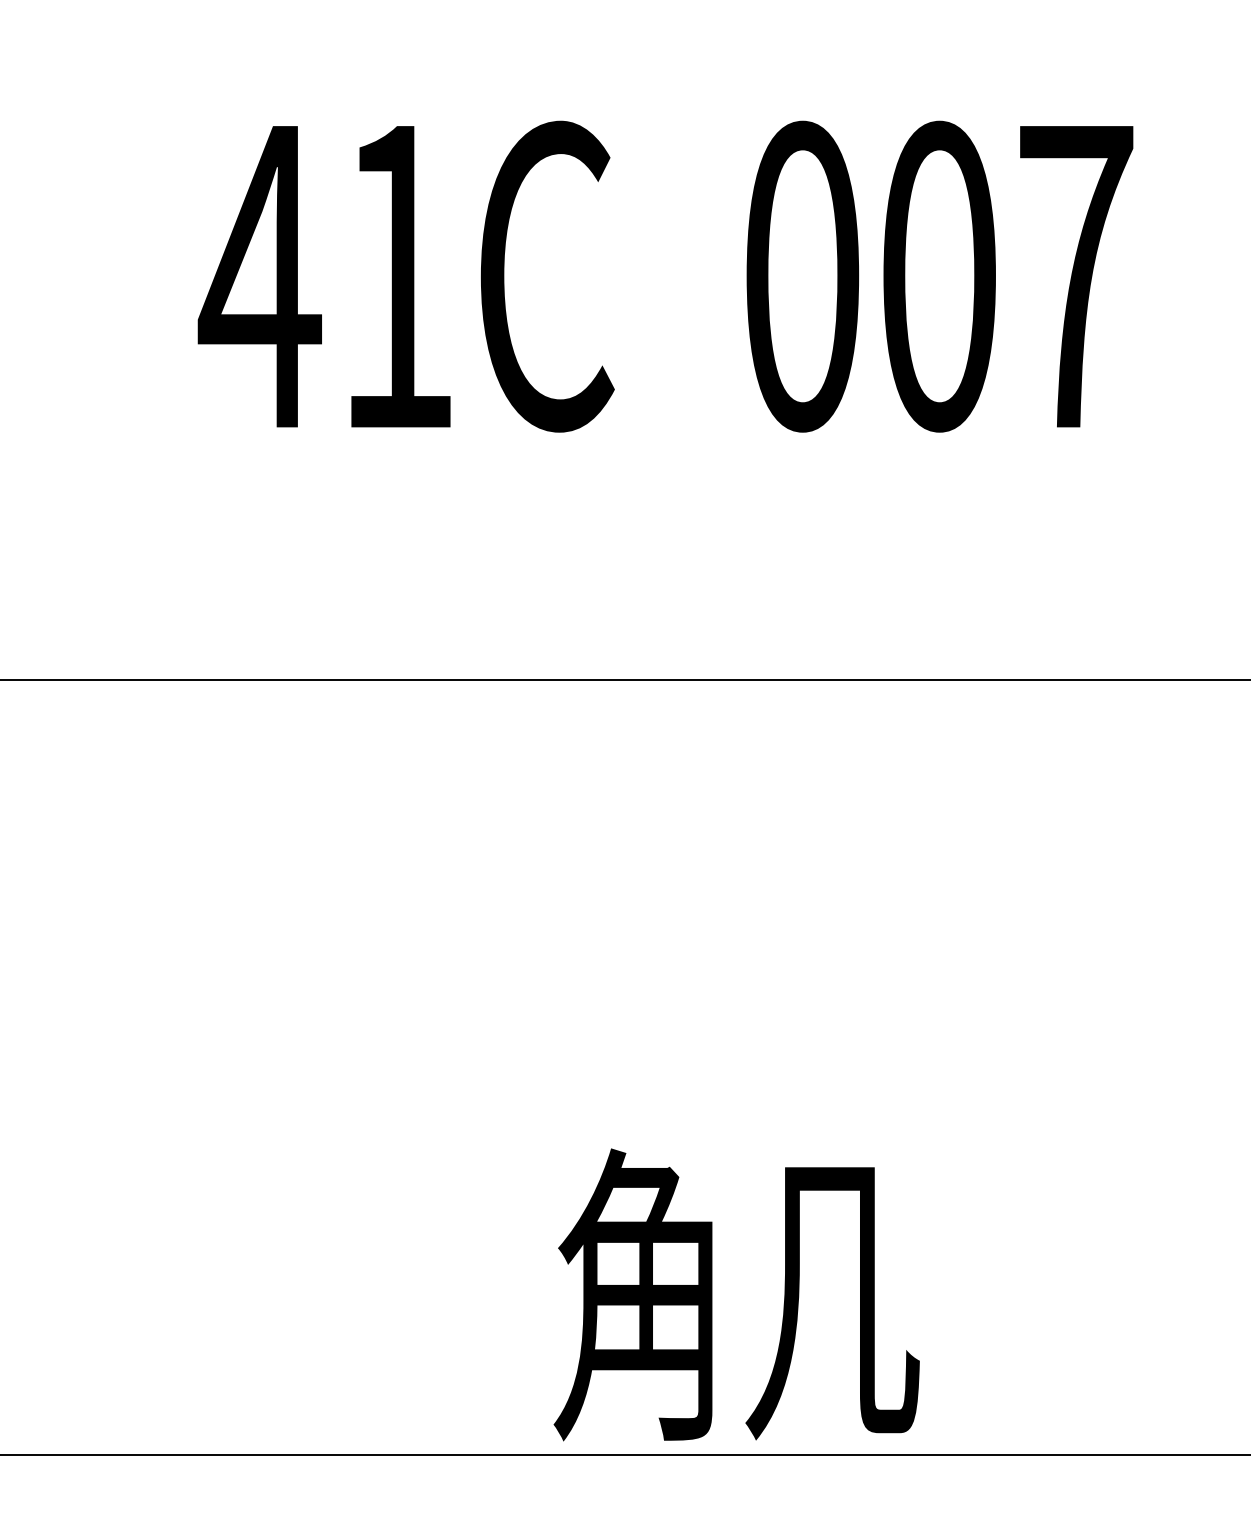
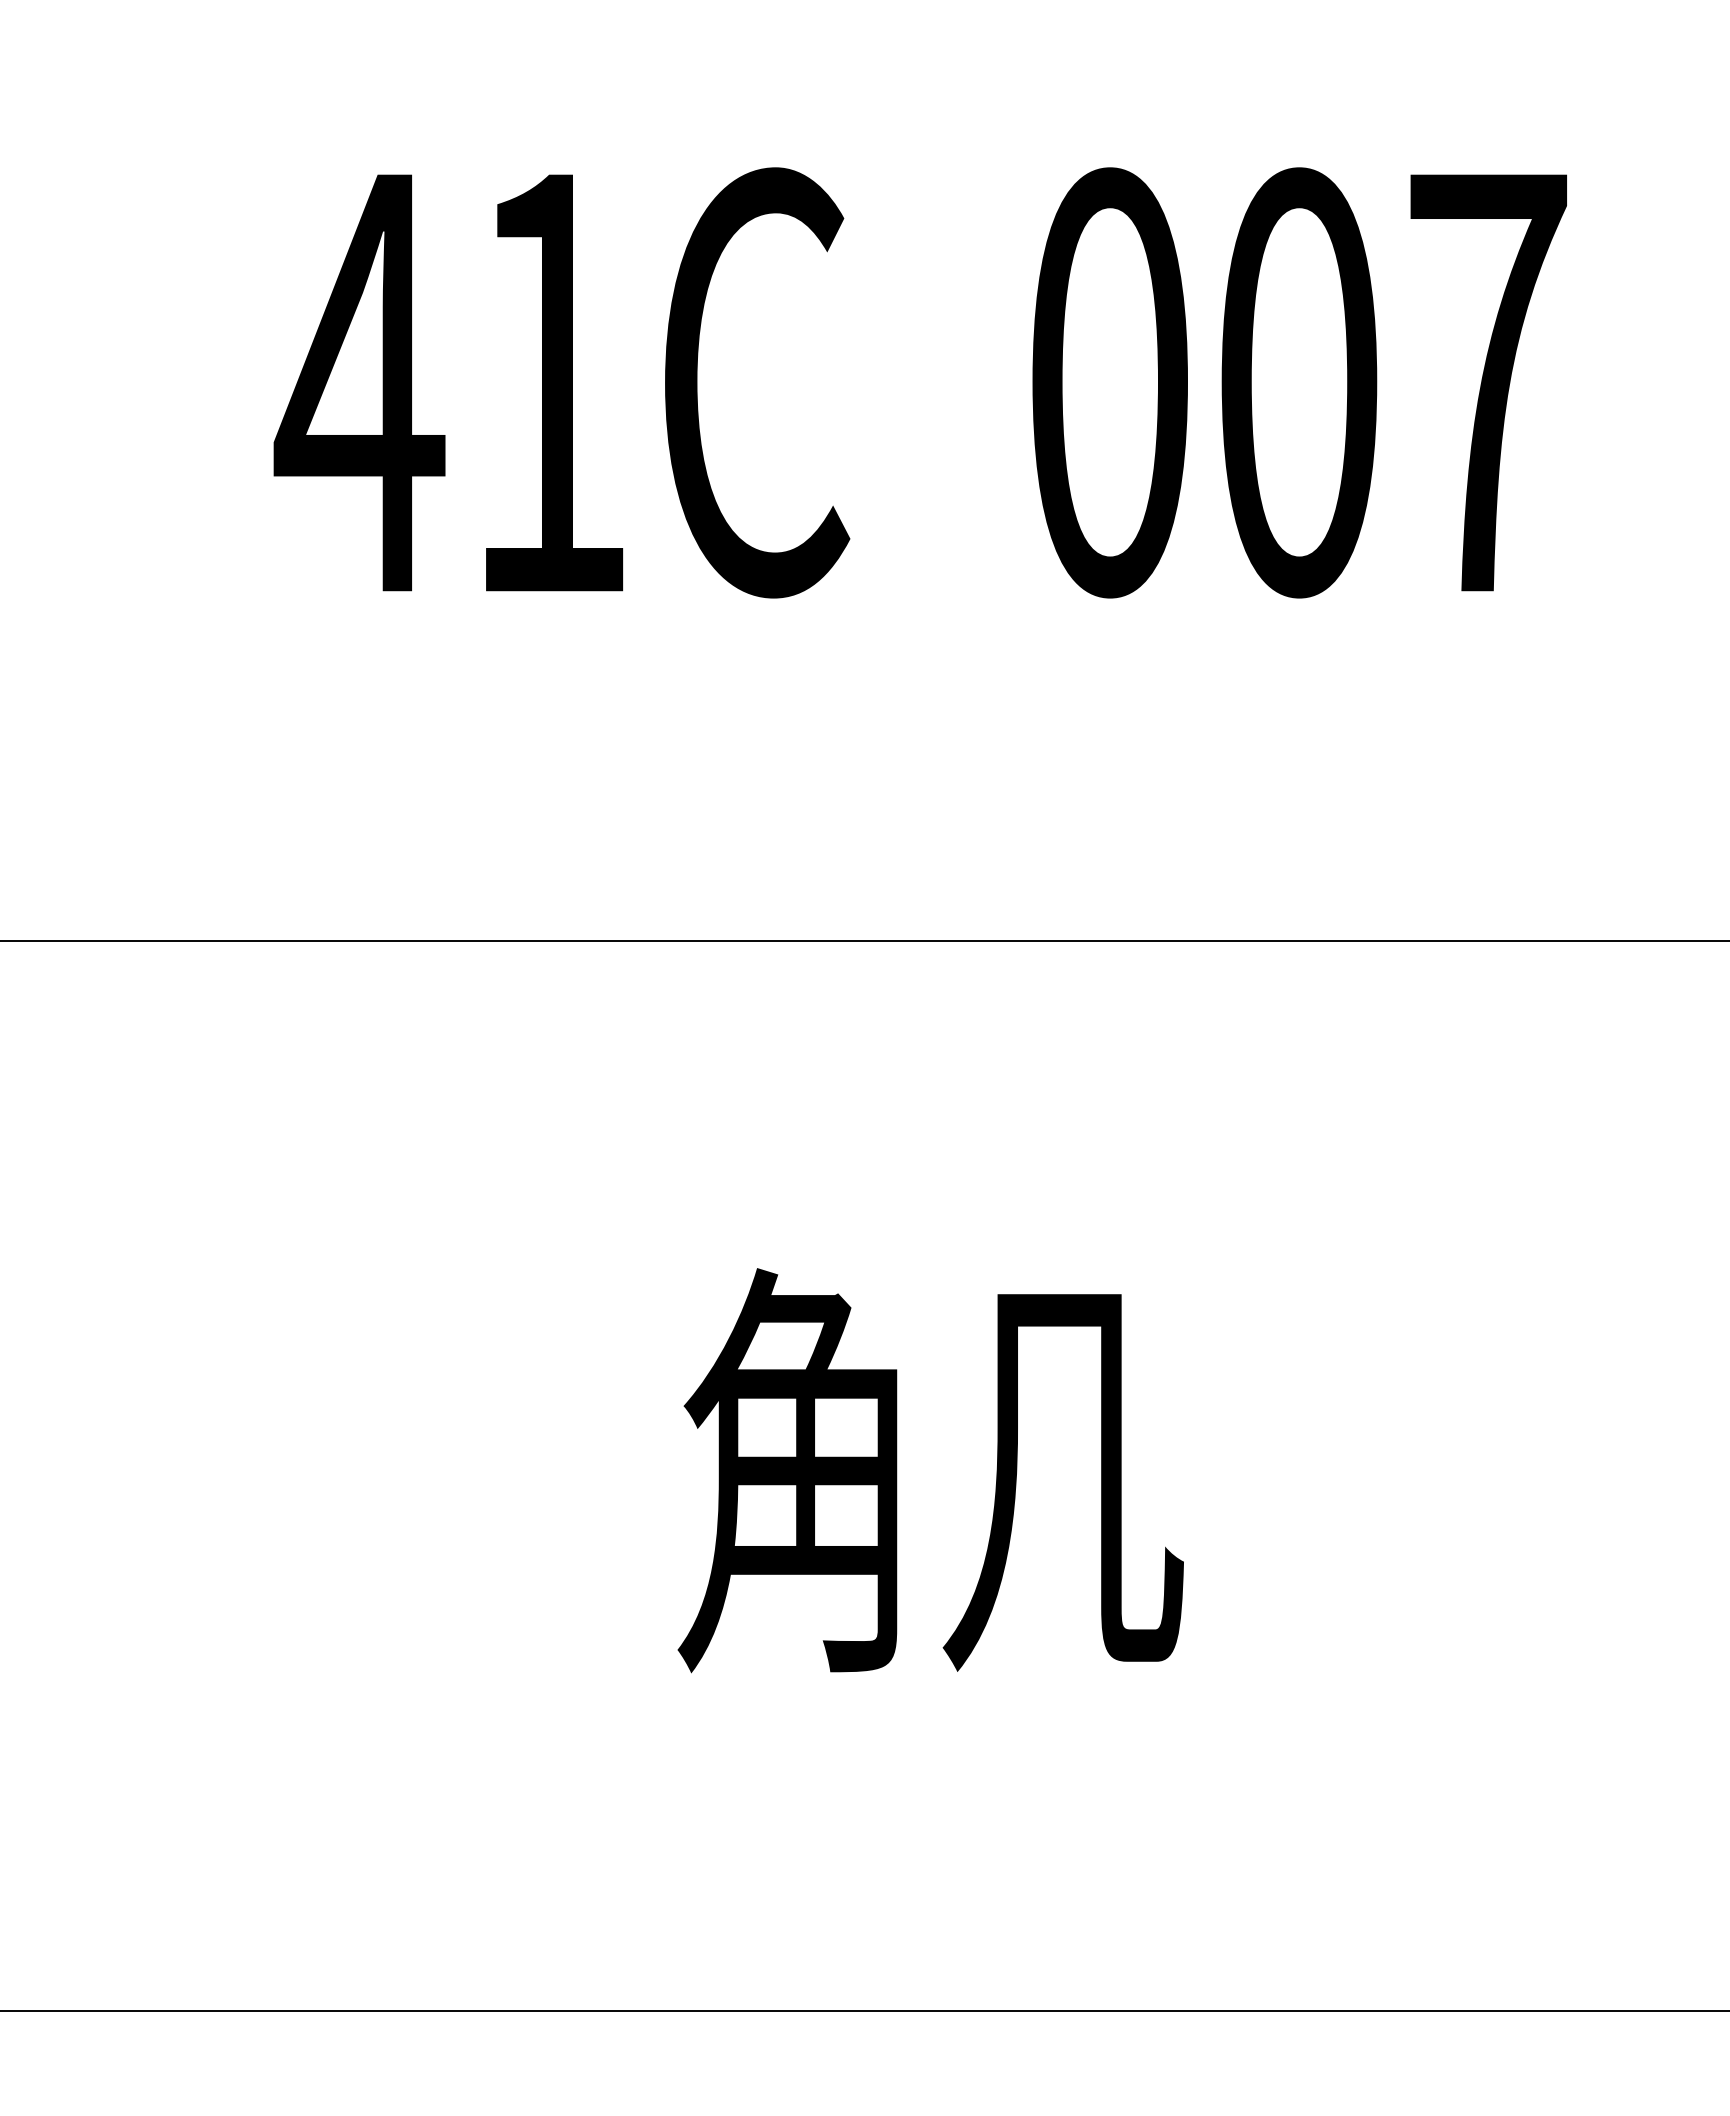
text: (736, 1294) -> (930, 1470), moved

